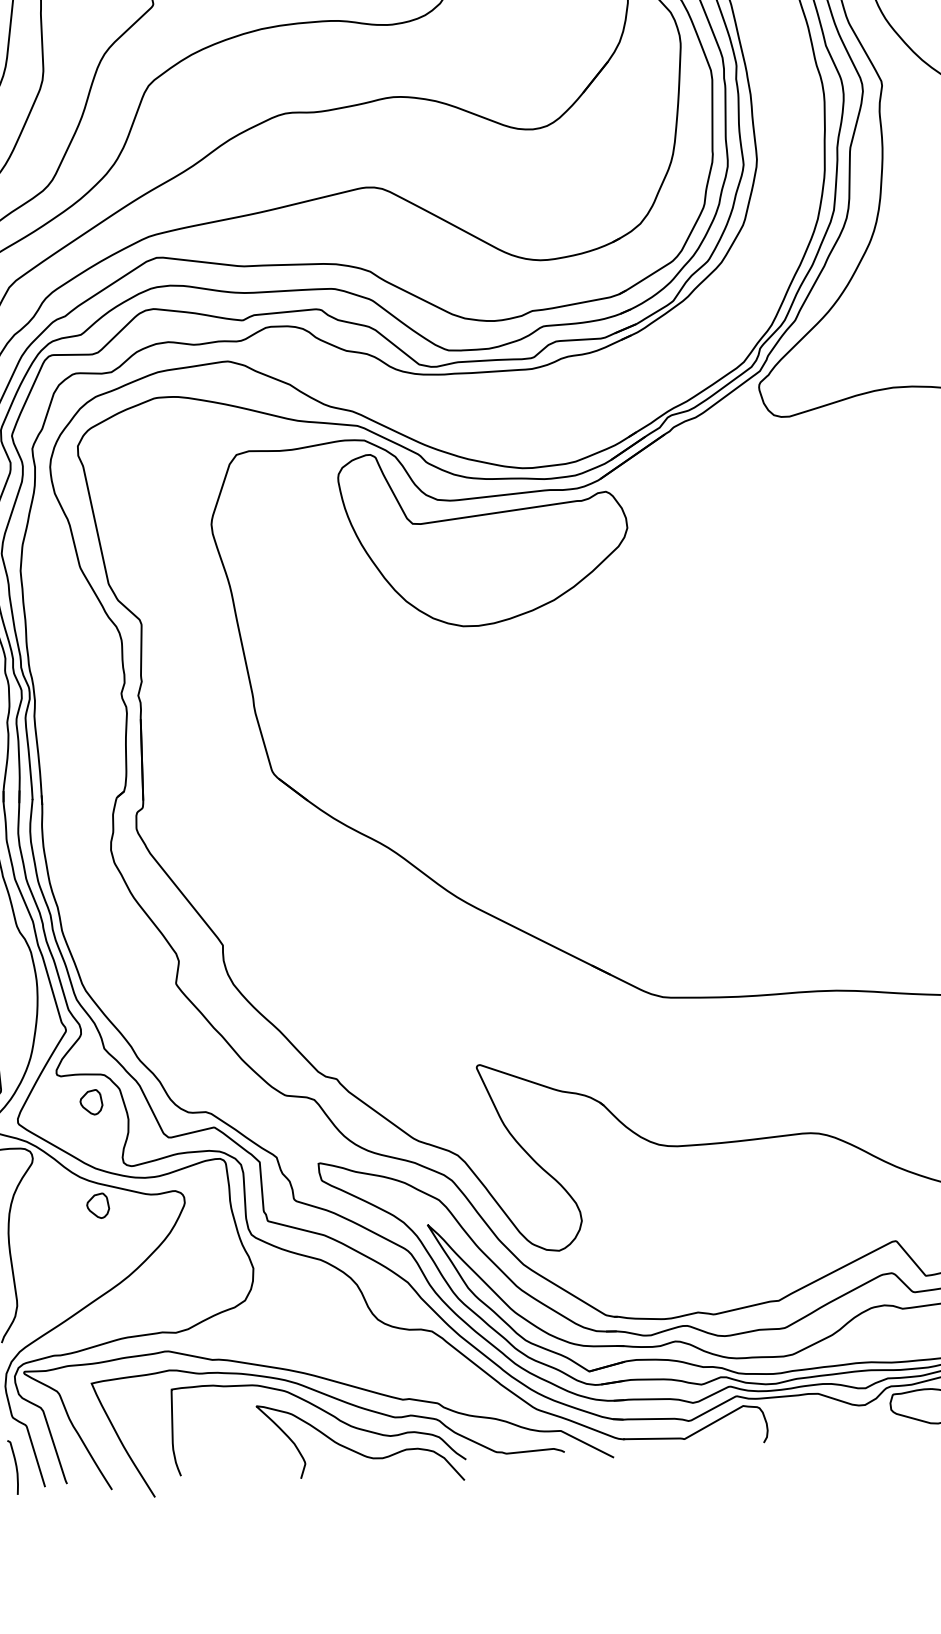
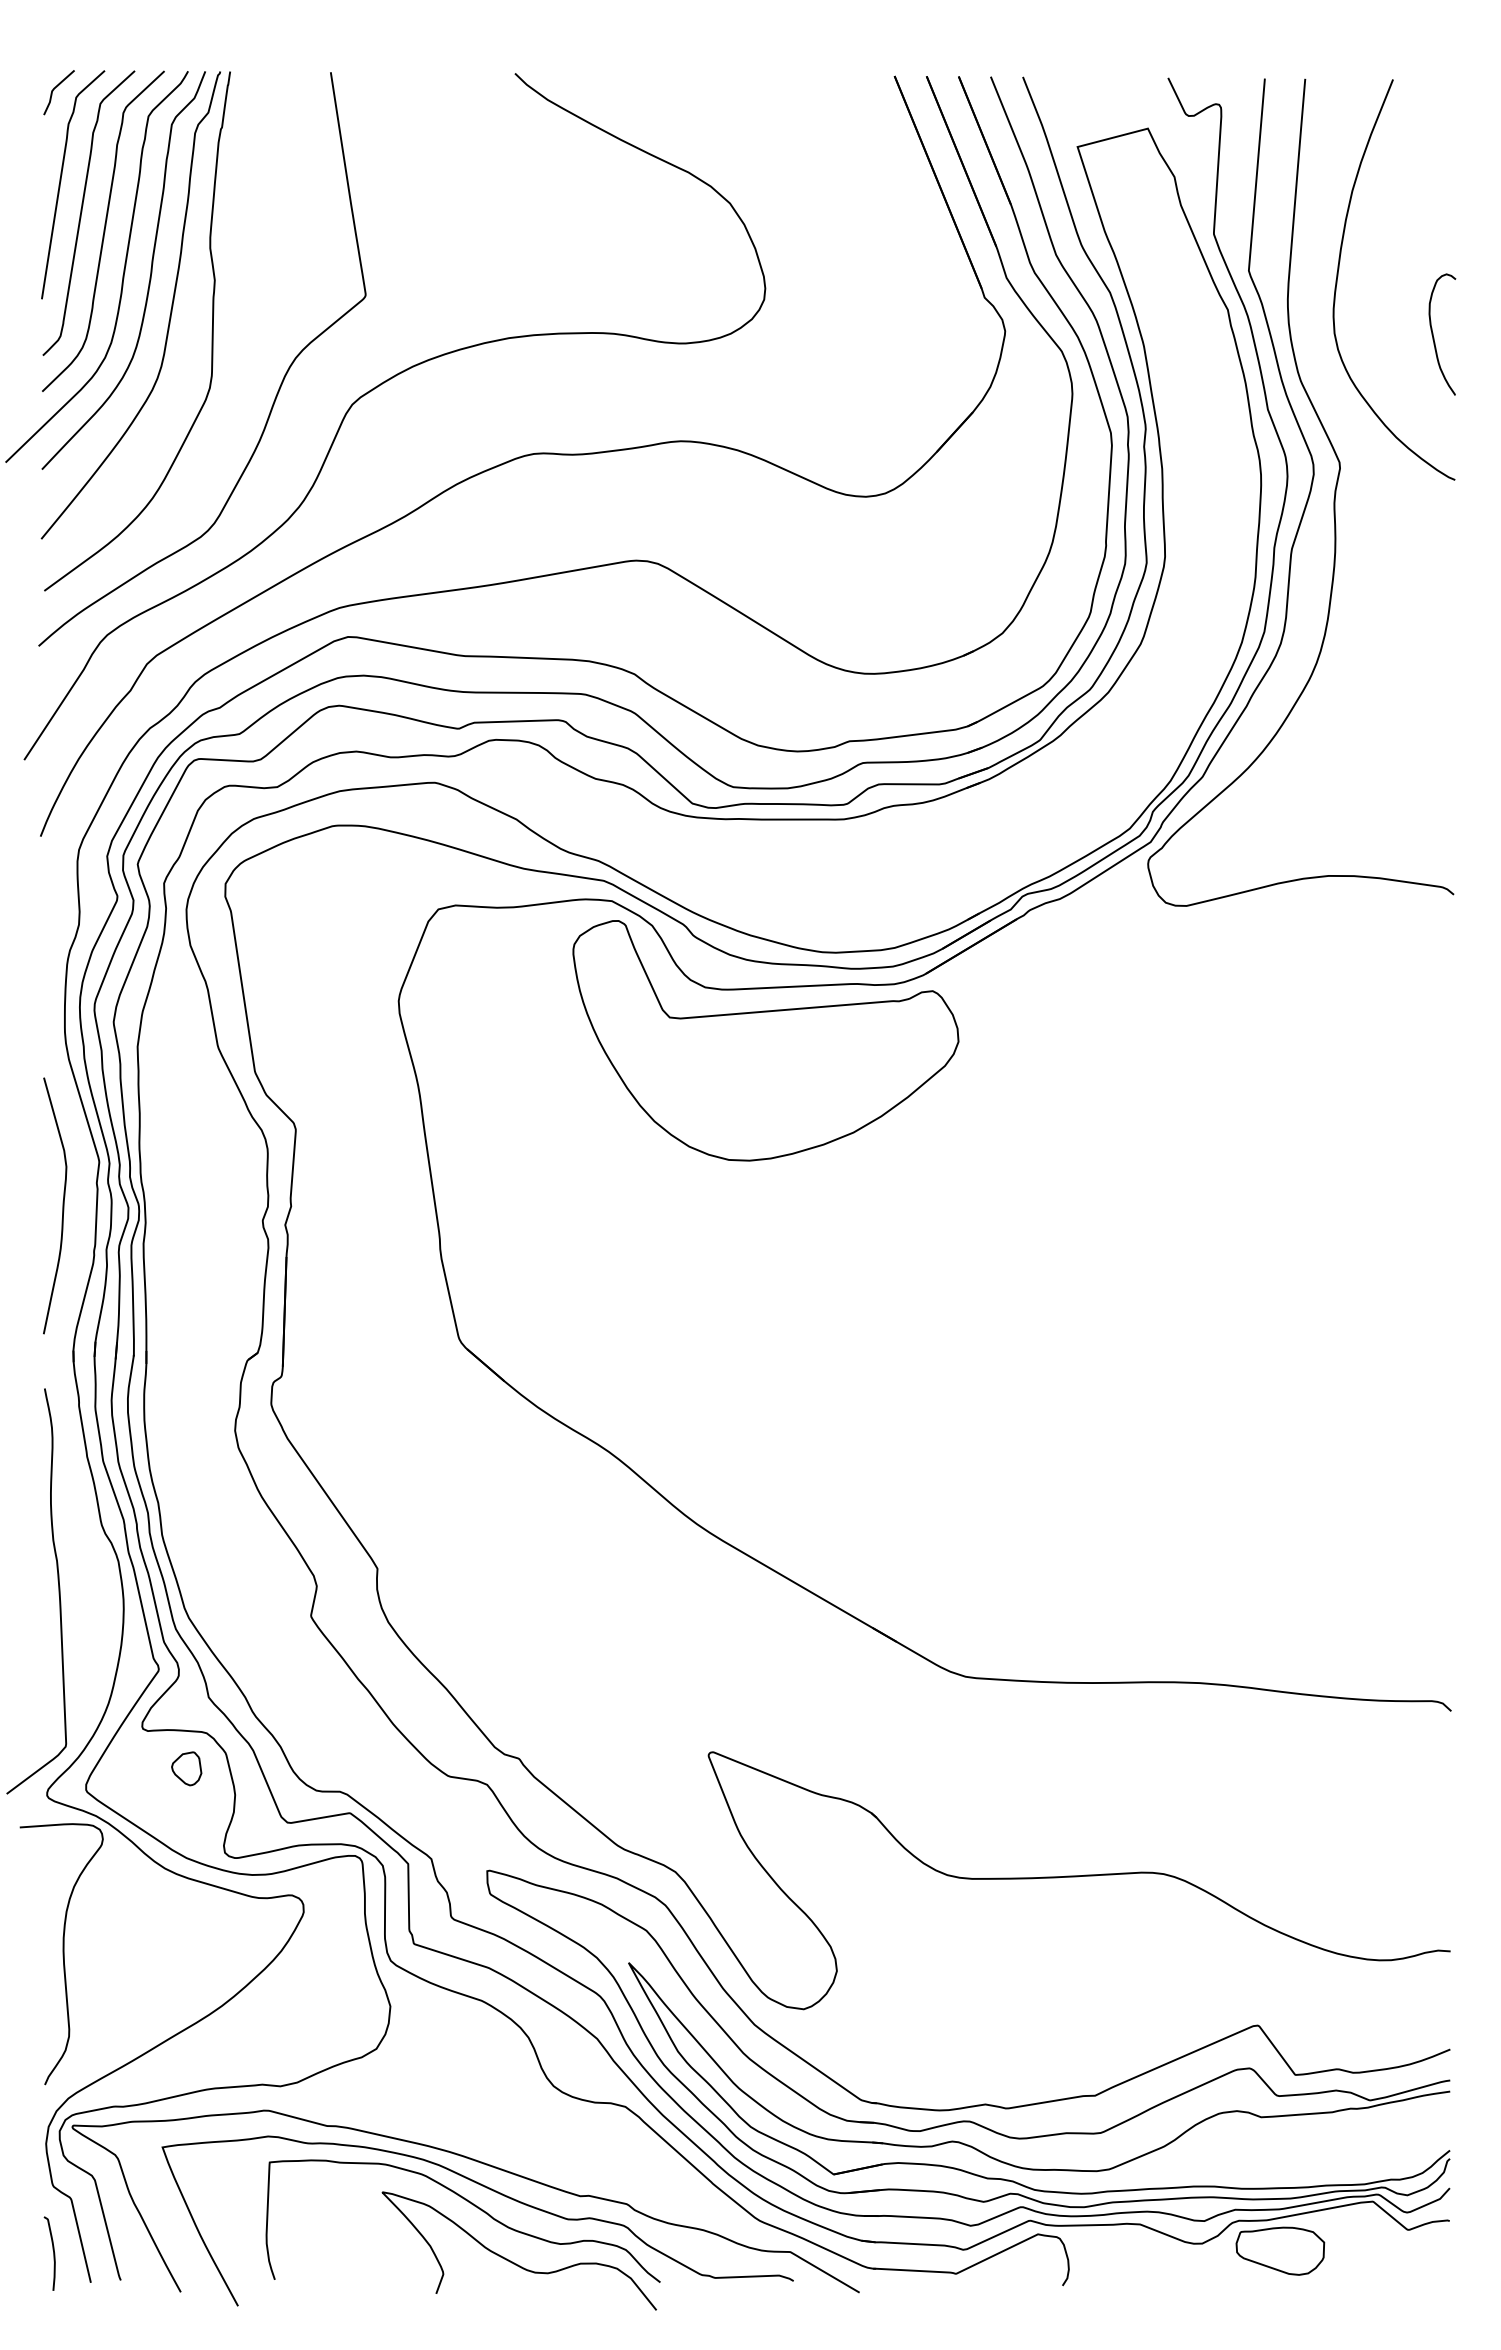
part: (97, 1205) -> (186, 1908), removed

